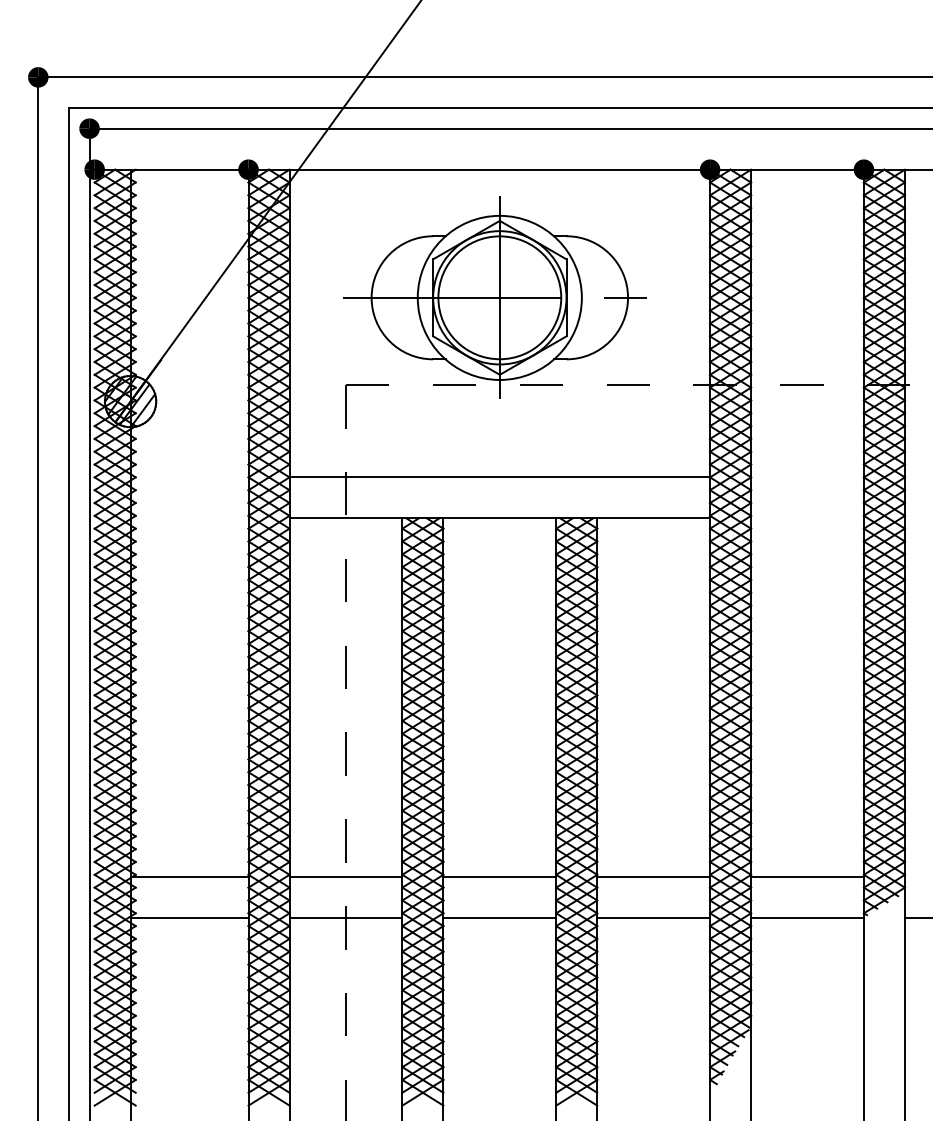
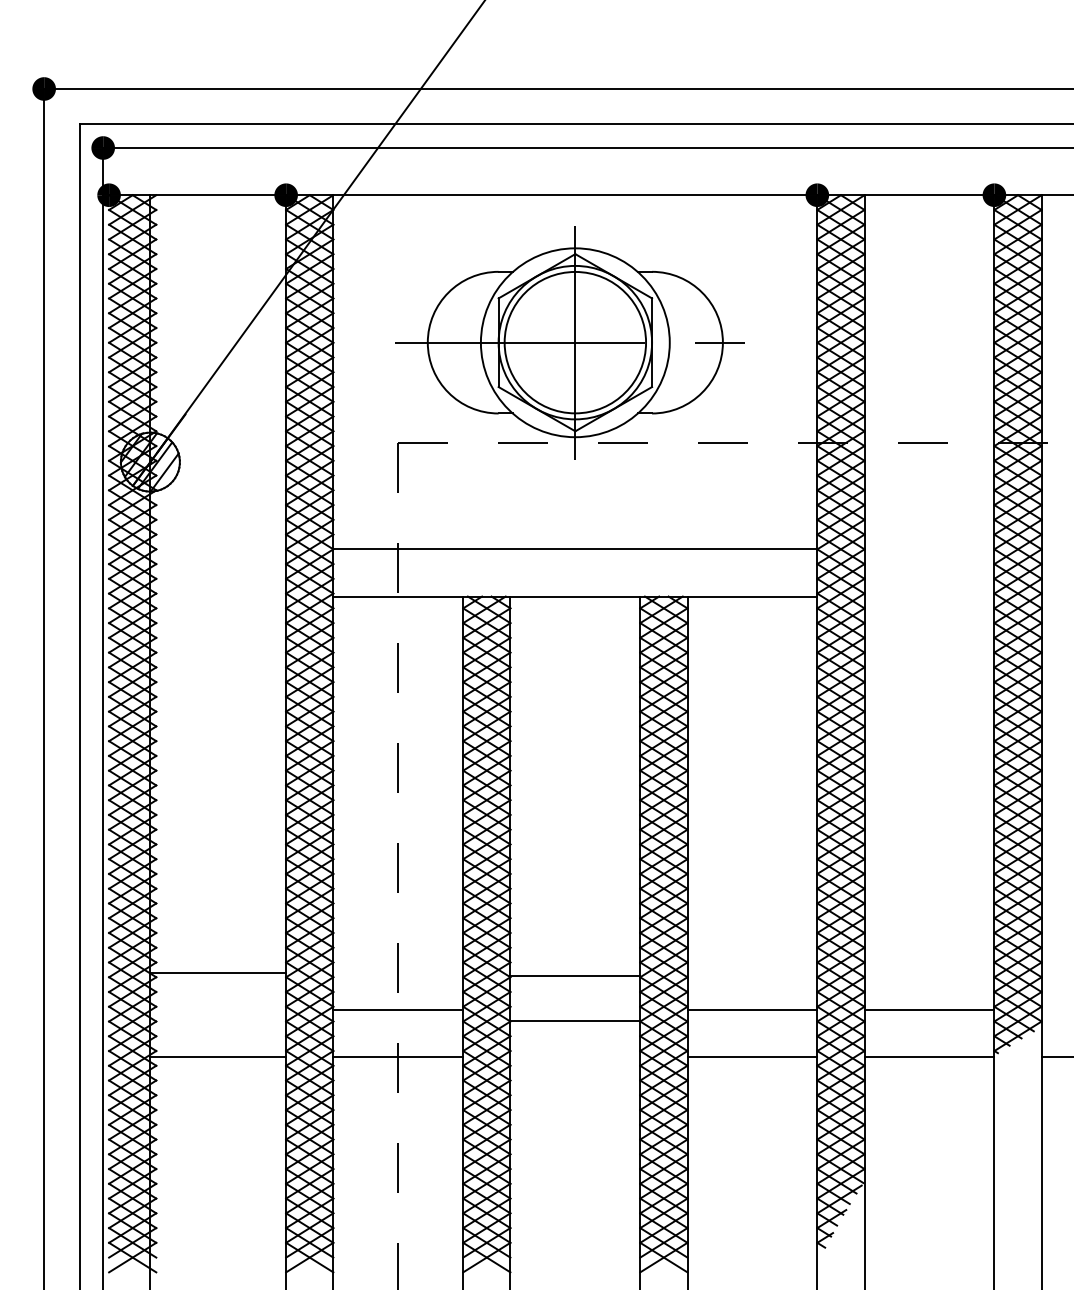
line: (189, 877) -> (218, 973), moved
line: (499, 877) -> (574, 976), moved
line: (499, 918) -> (574, 1021), moved

